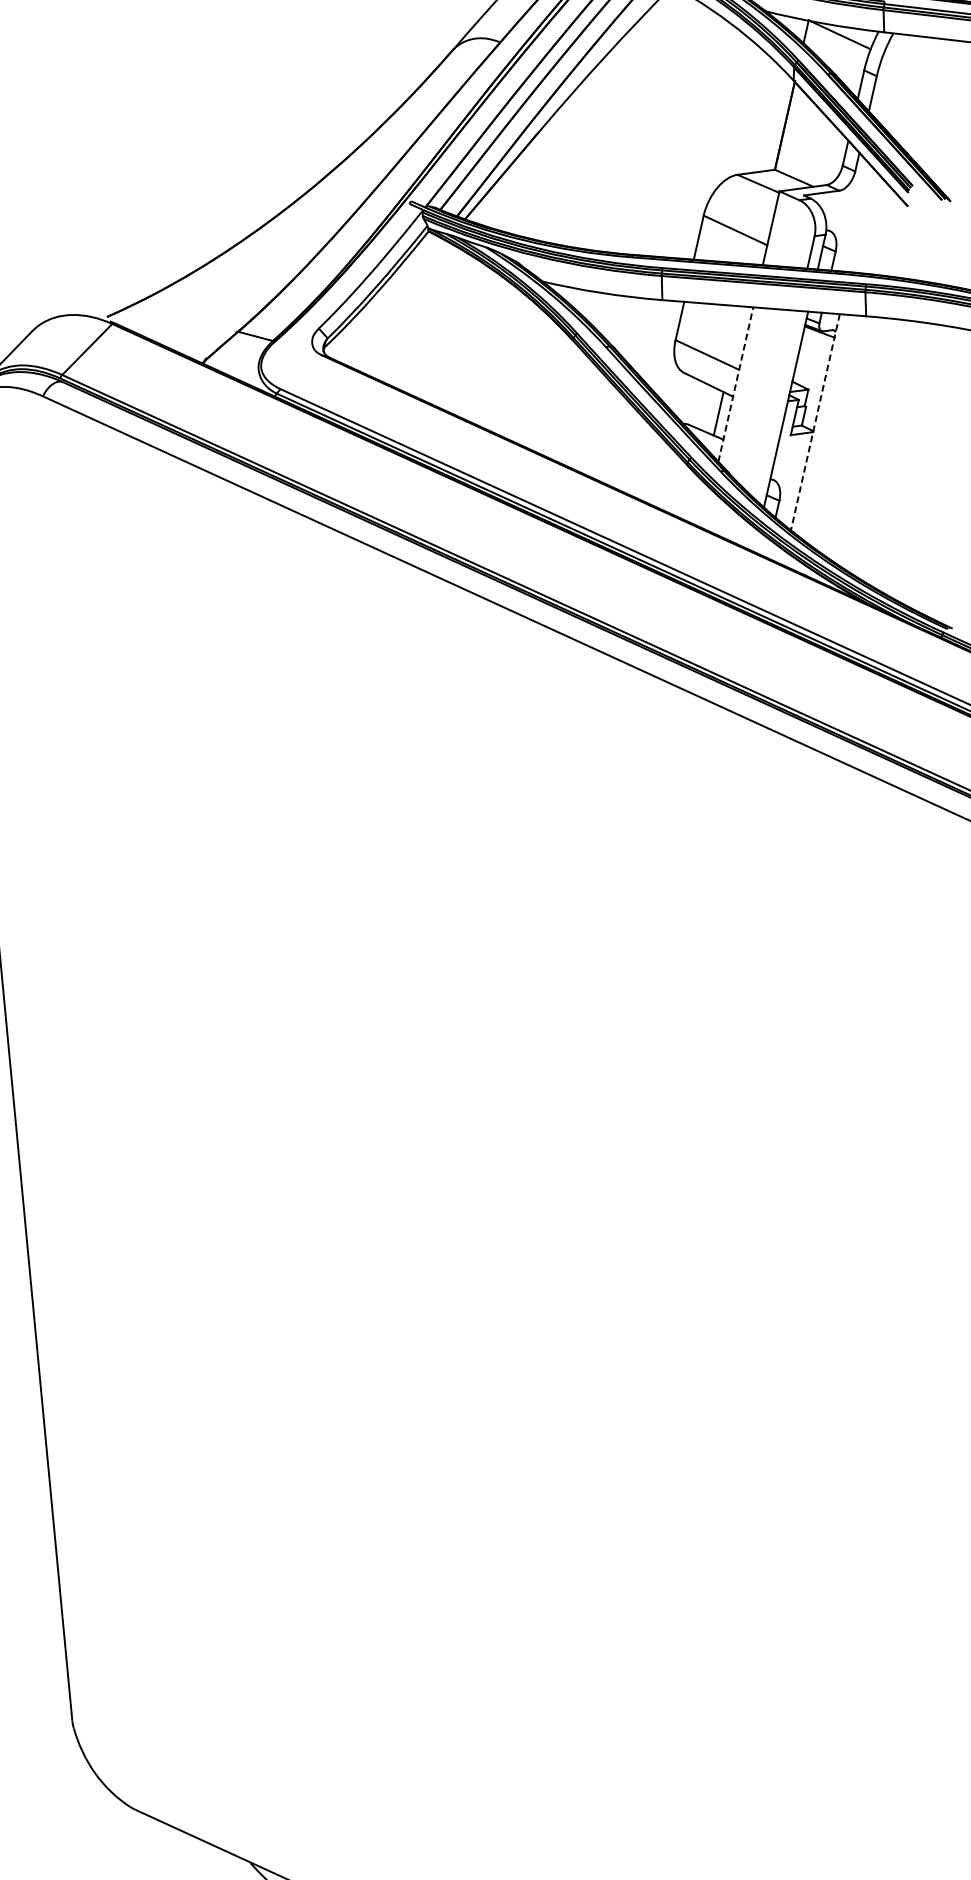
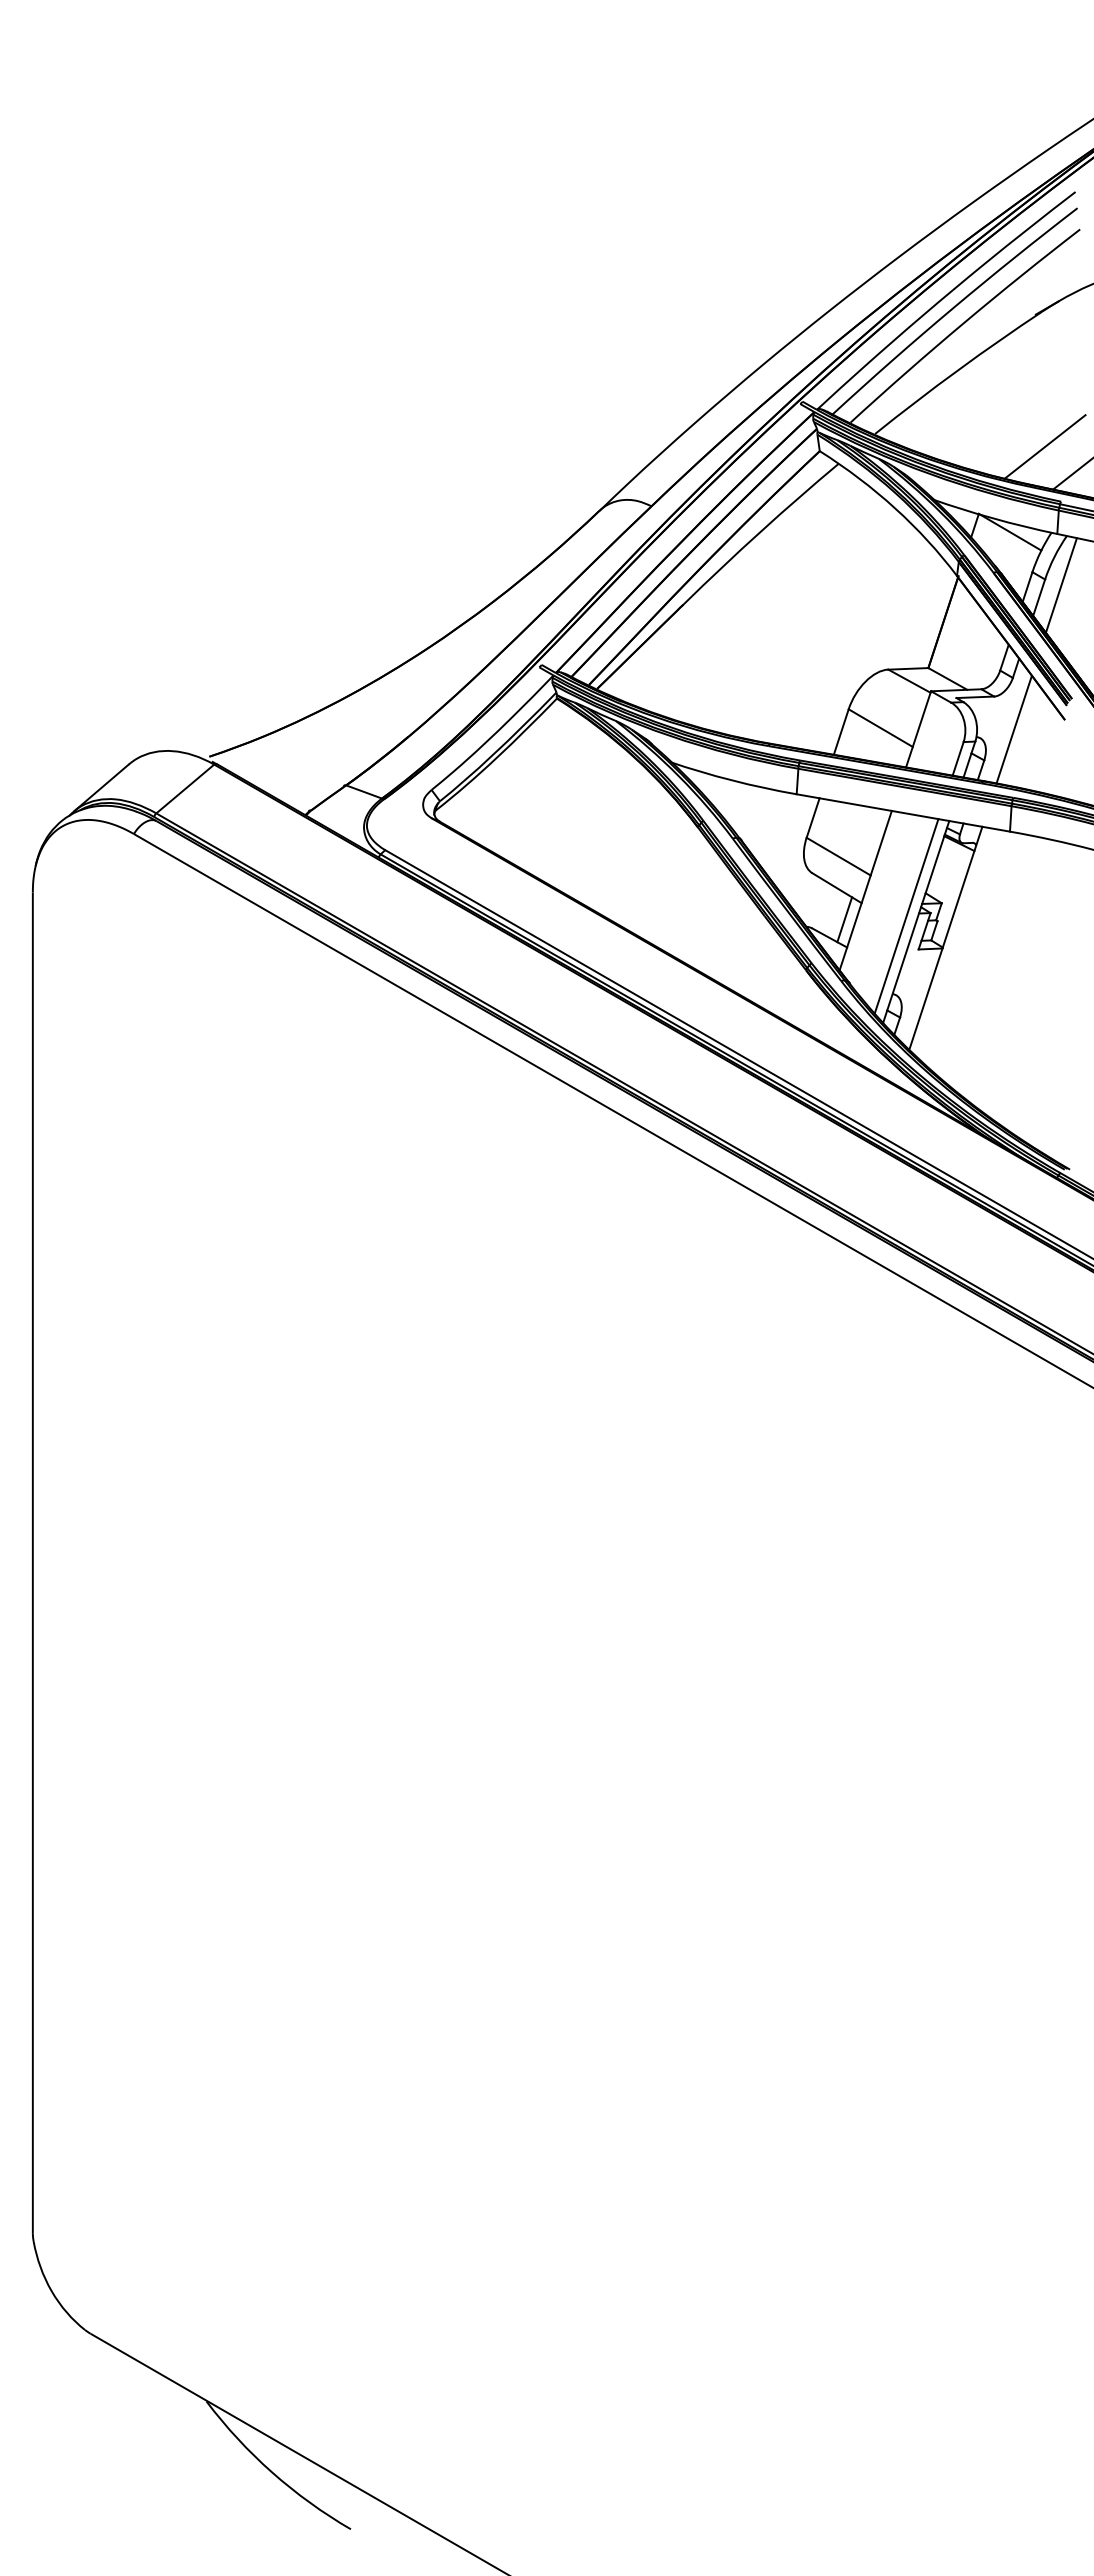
line: (891, 80) -> (1060, 585), added
line: (860, 219) -> (1013, 729), added
line: (735, 384) -> (865, 890), dashed -> solid
line: (776, 405) -> (906, 916), added
line: (815, 422) -> (945, 938), dashed -> solid

